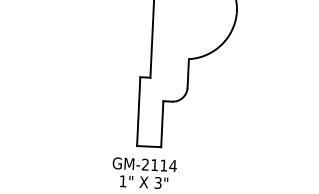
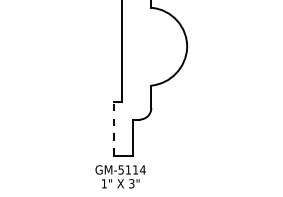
line: (138, 111) -> (113, 128), solid -> dashed
text: (144, 164) -> (120, 169), GM-2114 -> GM-5114

